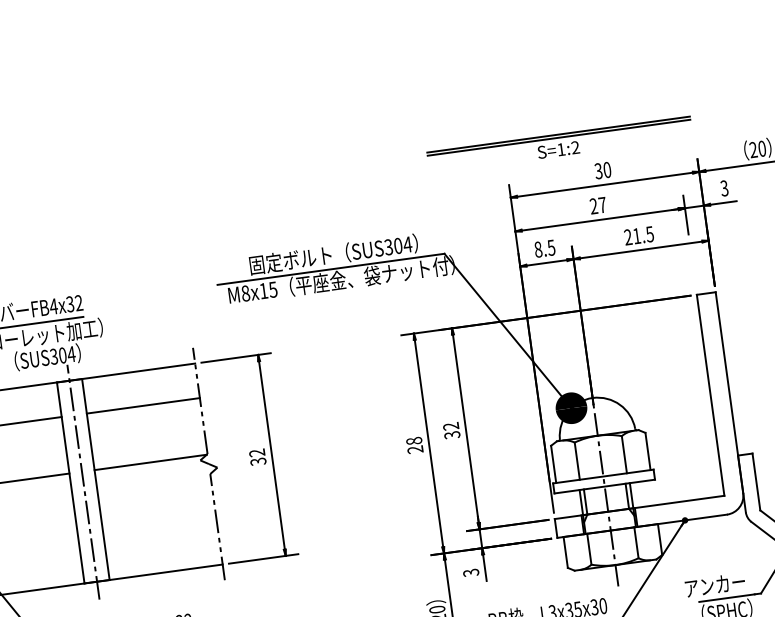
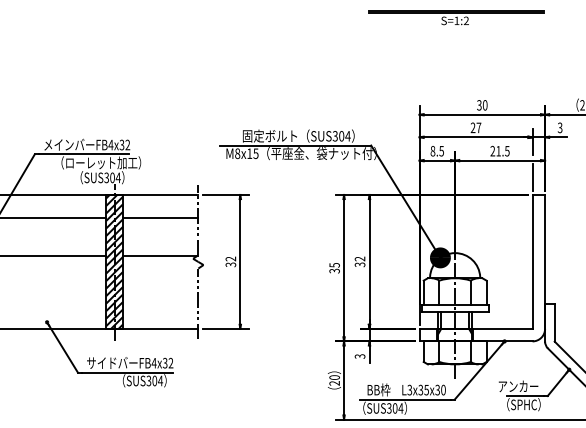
part: (559, 144) -> (456, 17), moved
line: (693, 268) -> (532, 177), added
text: (414, 445) -> (334, 268), 28 -> 35
hatch: (82, 480) -> (114, 261), added

